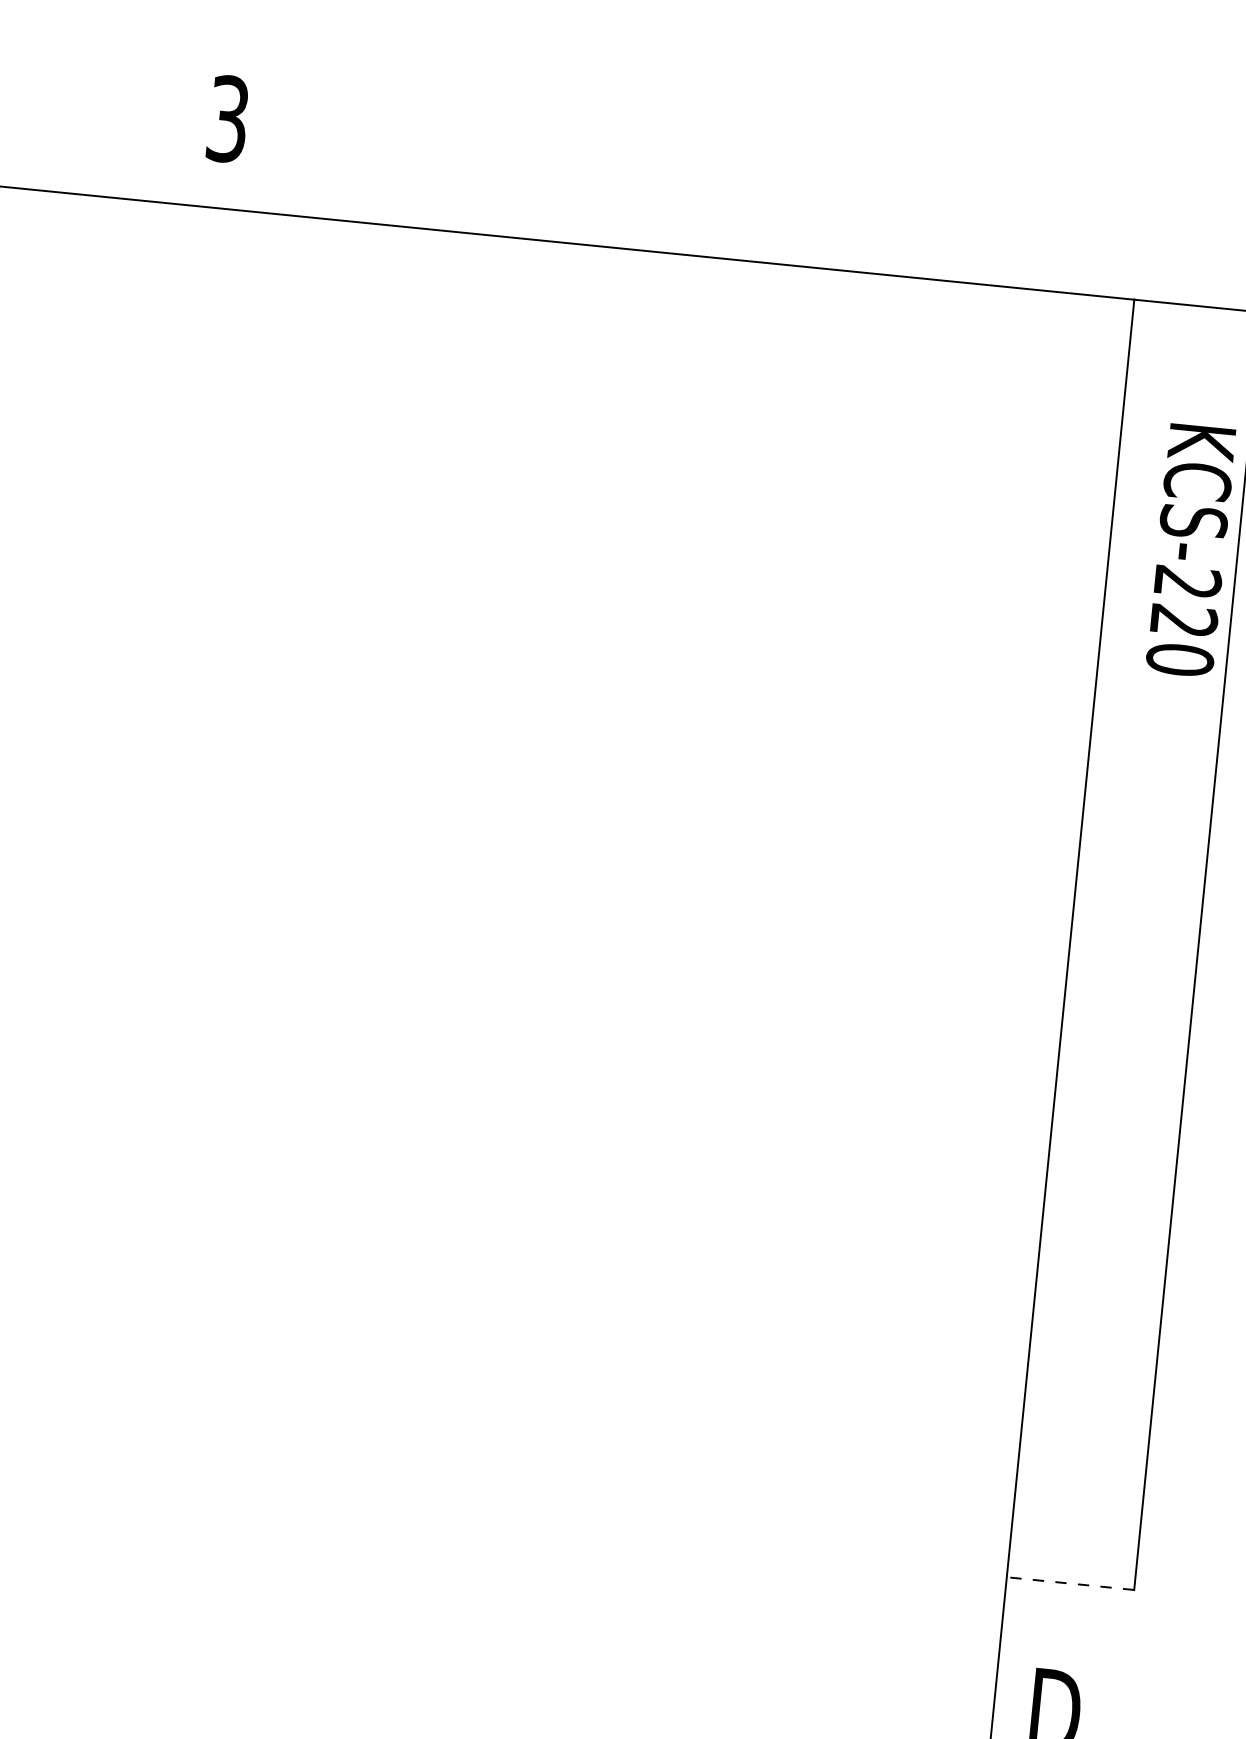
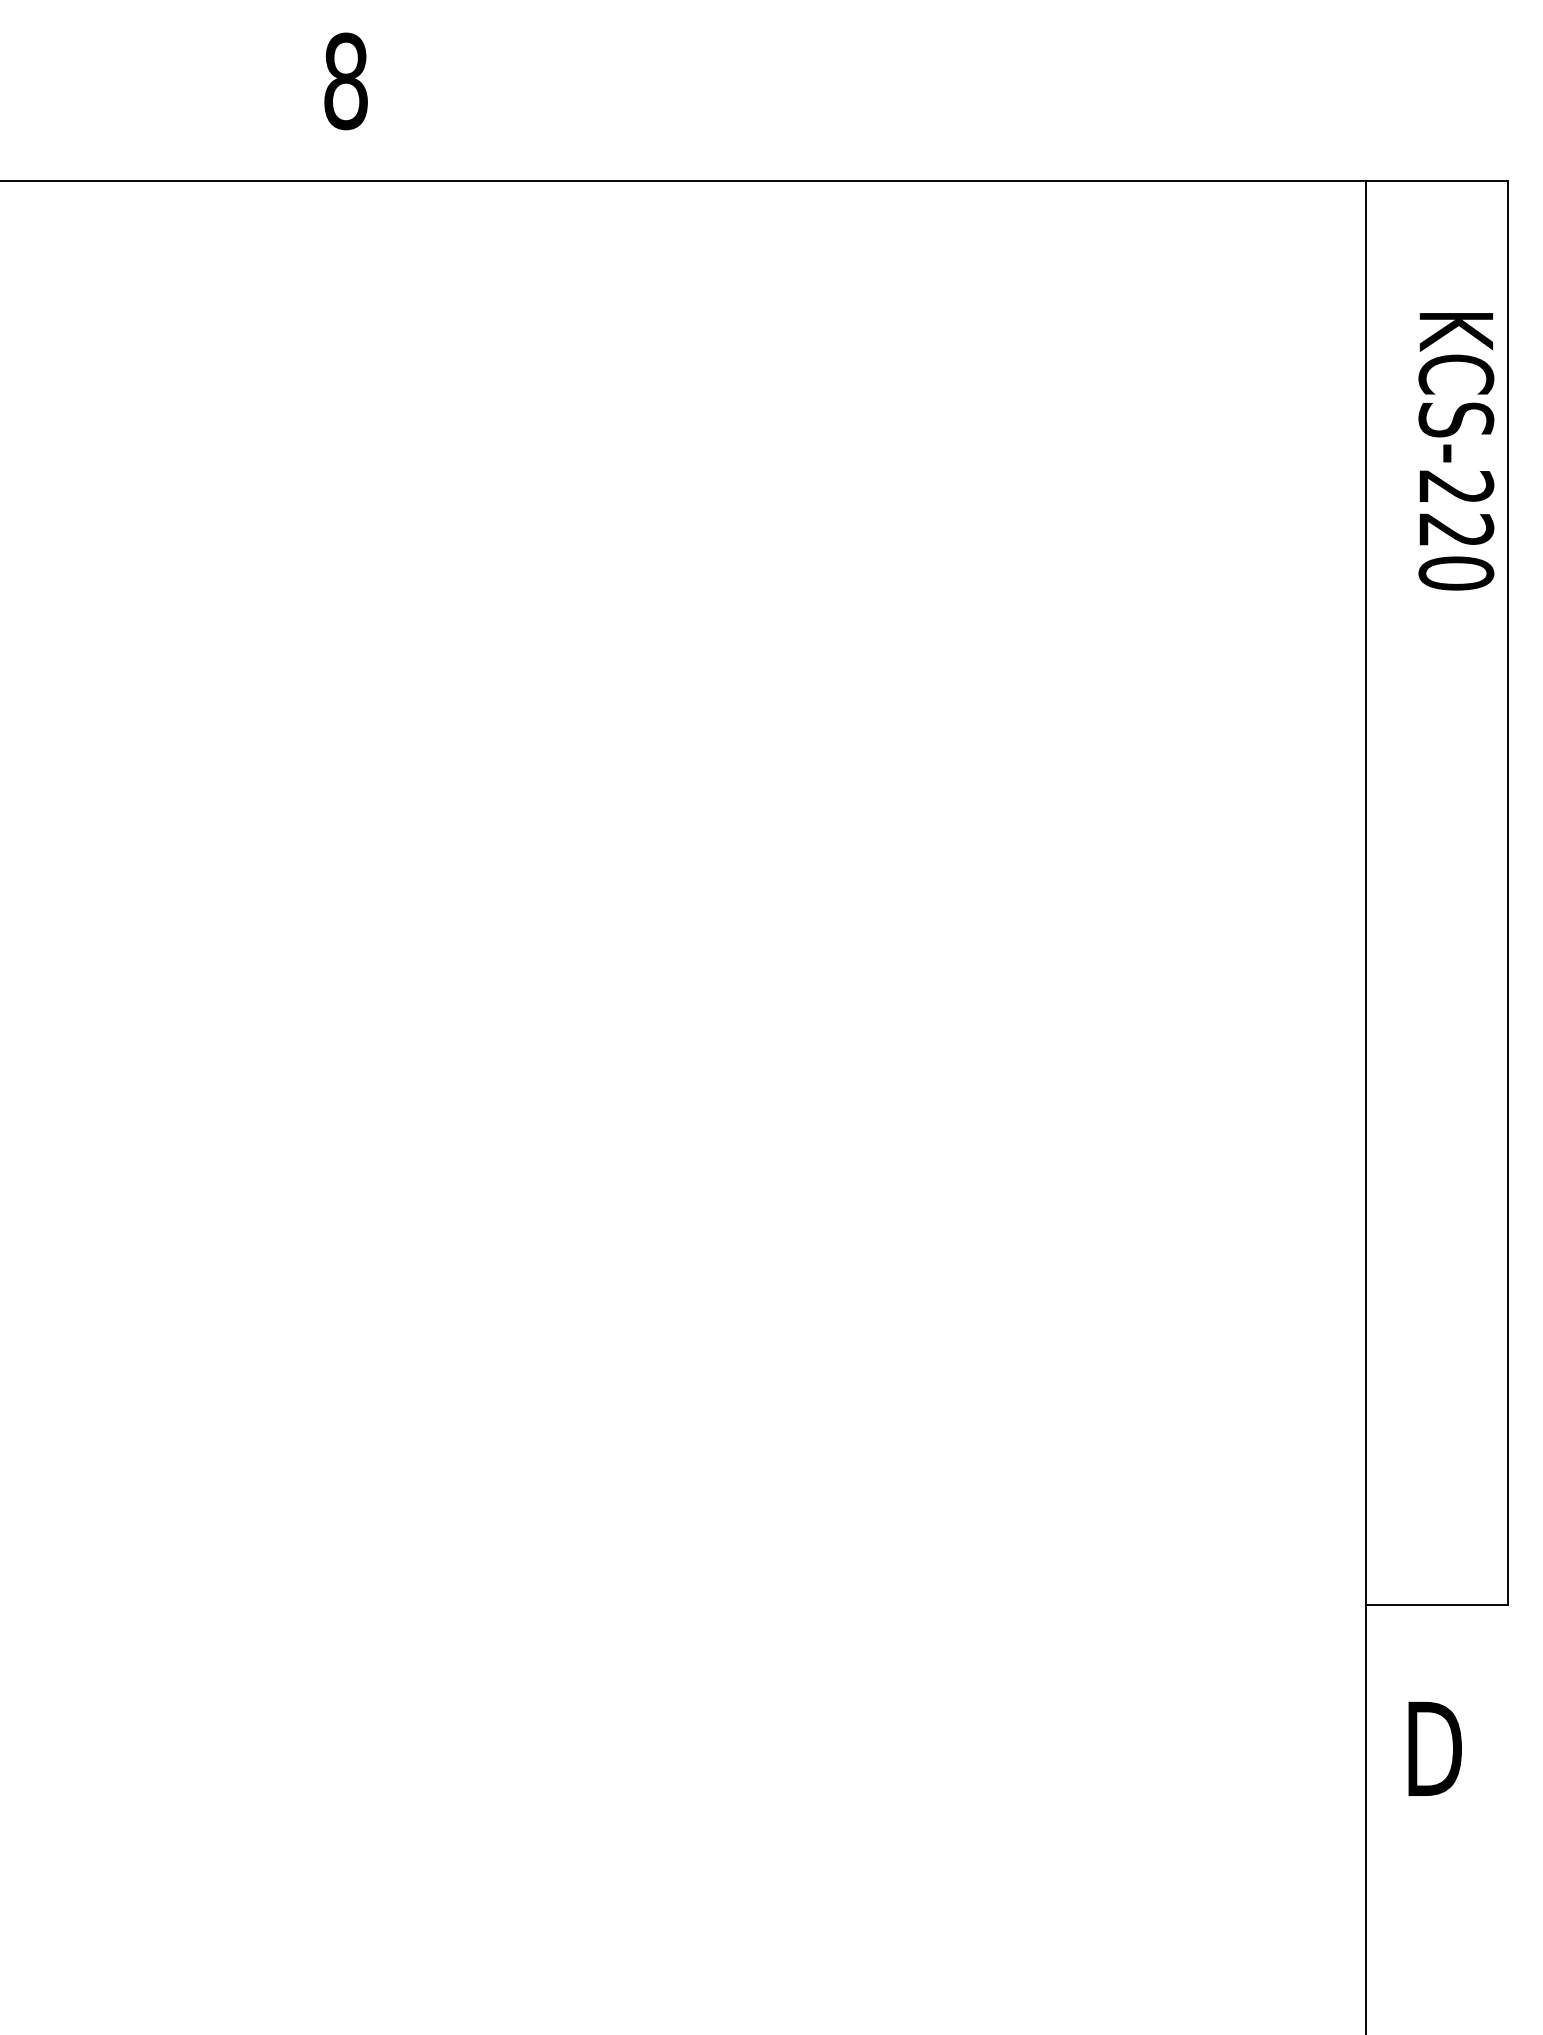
text: (227, 119) -> (345, 81), 3 -> 8
line: (1069, 1583) -> (1436, 1605), dashed -> solid

